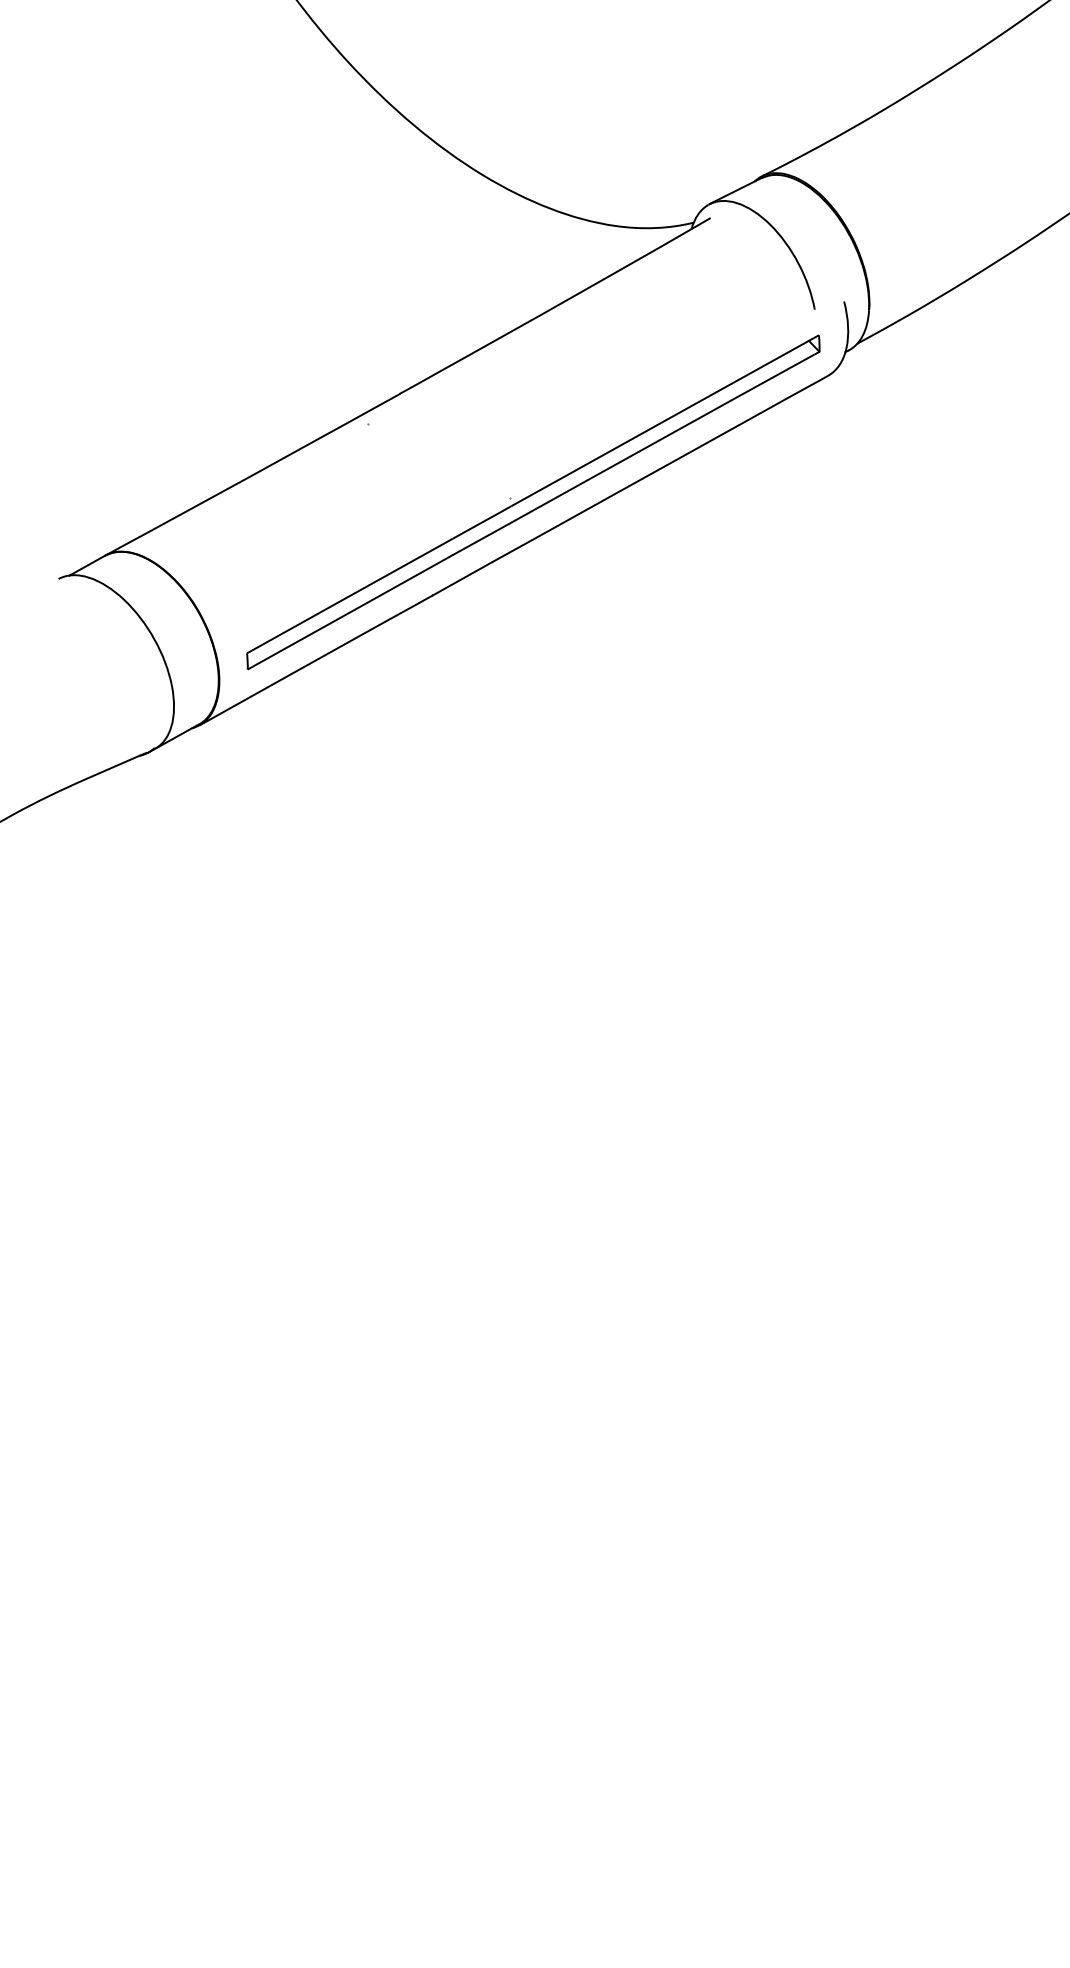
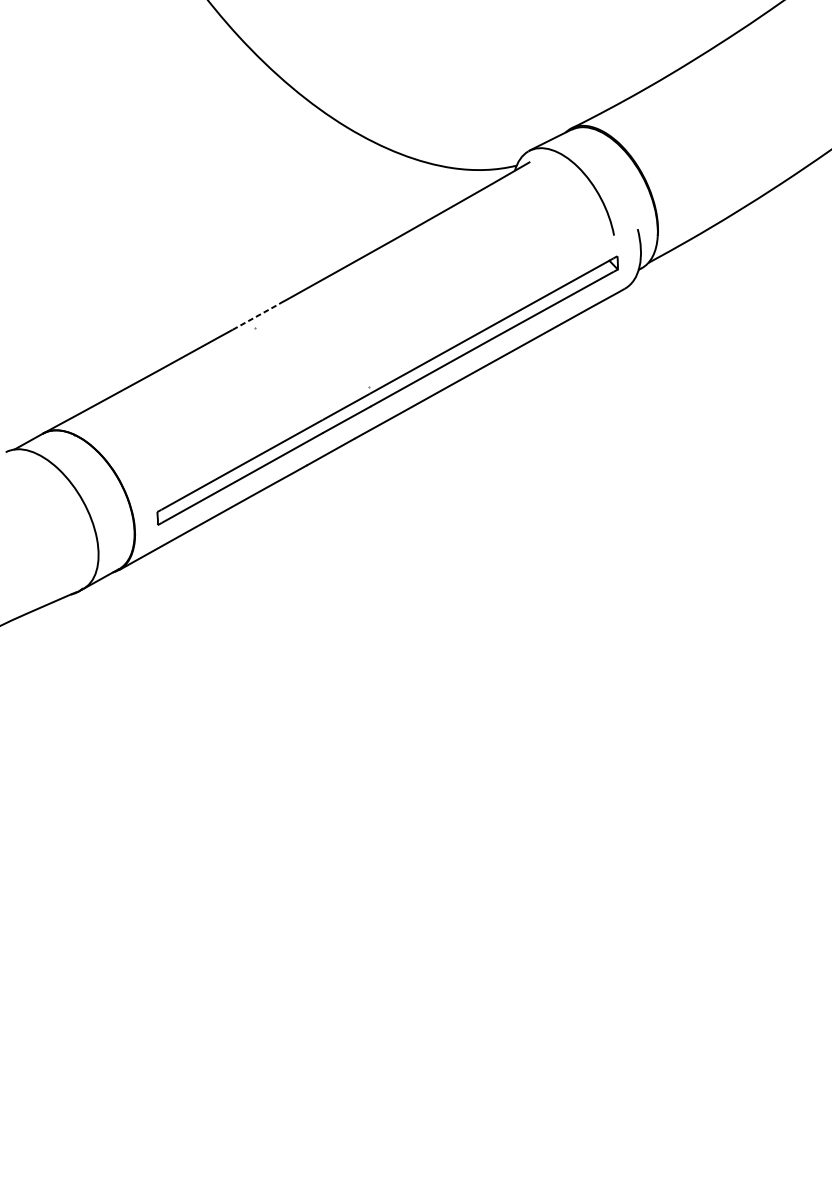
line: (370, 410) -> (256, 316), solid -> dashed

